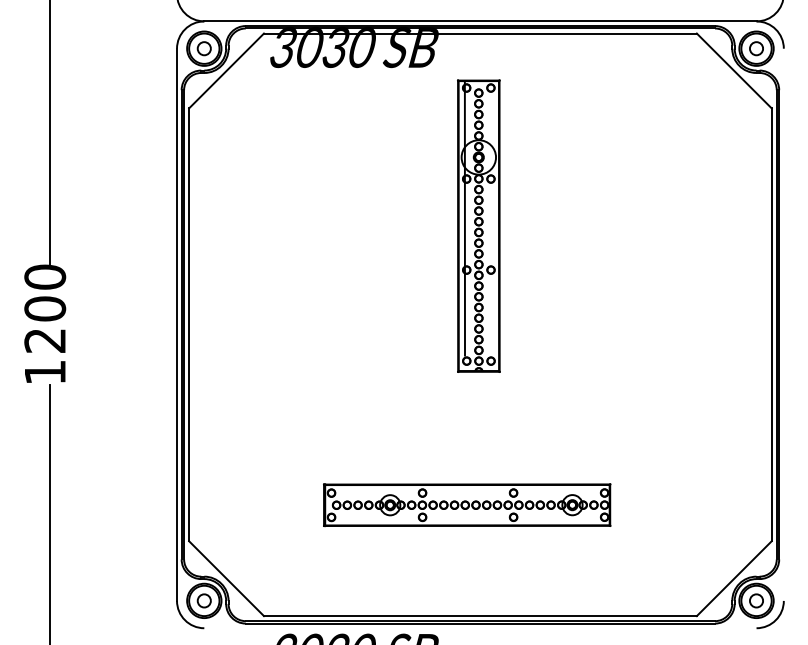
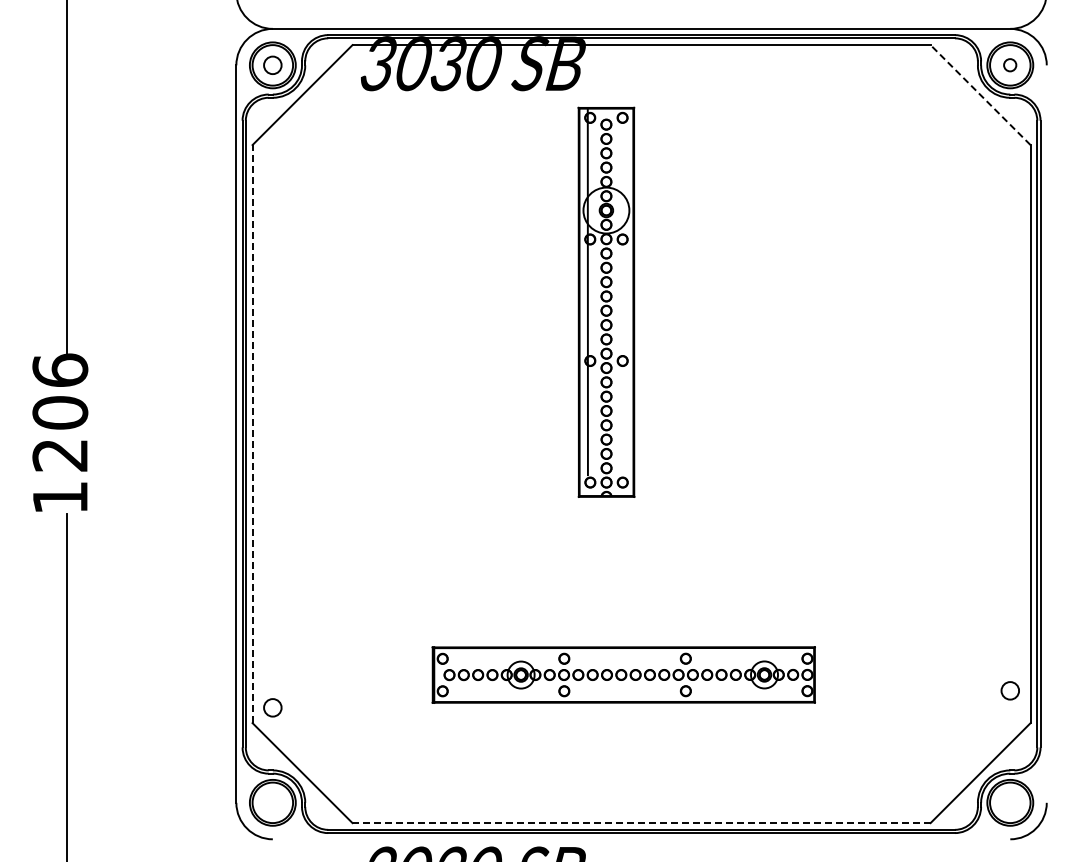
circle: (755, 48) -> (1009, 64), size x0.7
line: (734, 71) -> (980, 95), solid -> dashed
part: (478, 225) -> (606, 301), moved
text: (45, 277) -> (60, 370), 1200 -> 1206
line: (189, 324) -> (252, 433), solid -> dashed
circle: (204, 600) -> (272, 707), moved
circle: (755, 600) -> (1009, 690), moved
line: (480, 616) -> (641, 823), solid -> dashed

